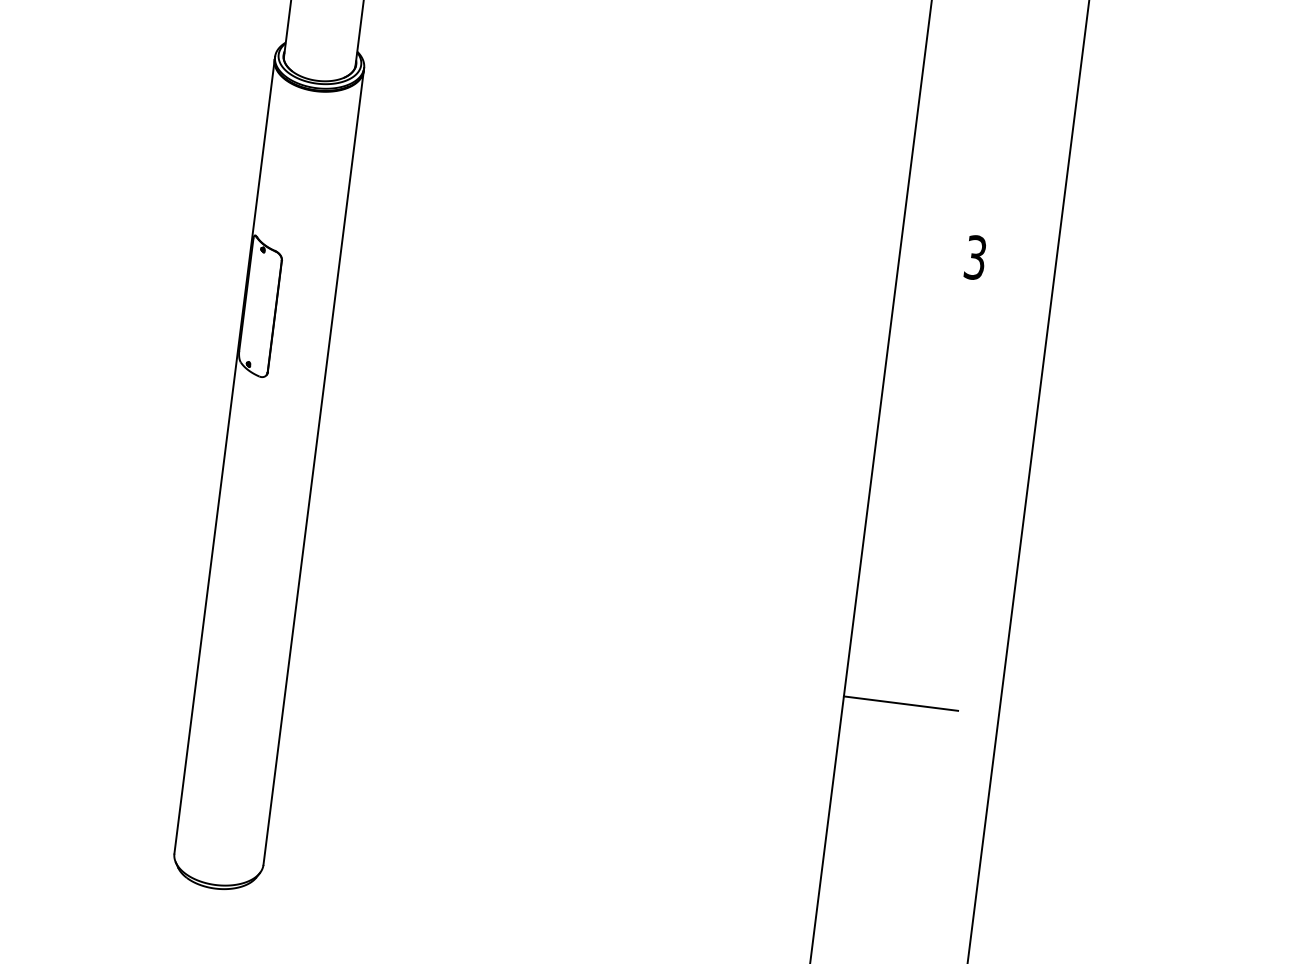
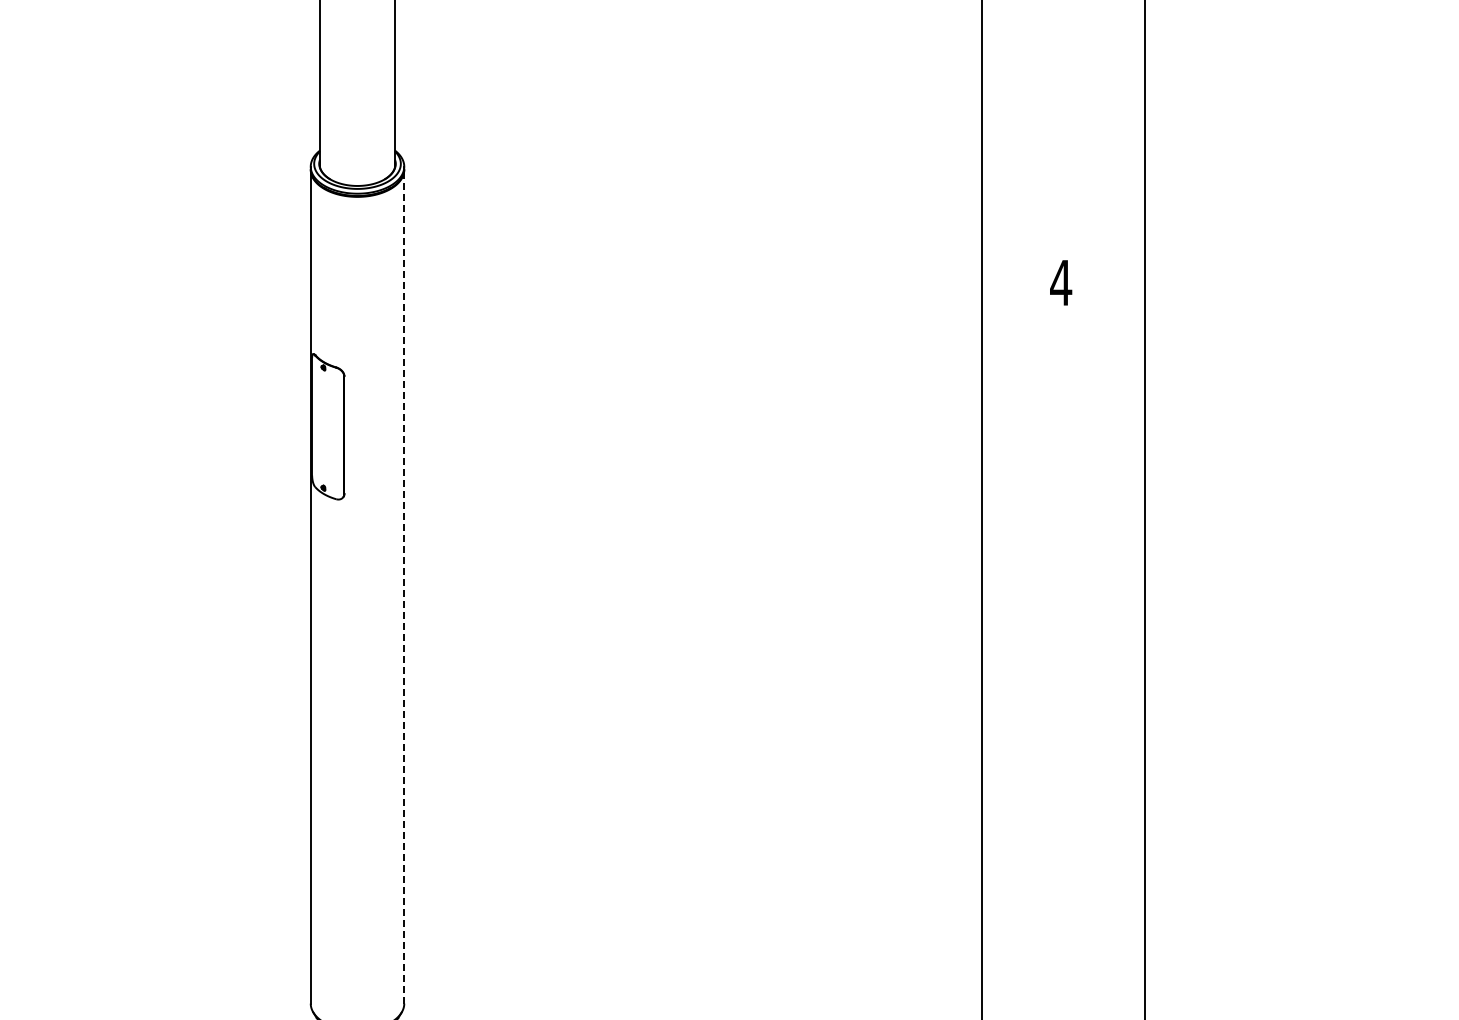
text: (975, 257) -> (1061, 282), 3 -> 4
line: (313, 467) -> (404, 586), solid -> dashed
line: (901, 703) -> (1042, 753), removed

